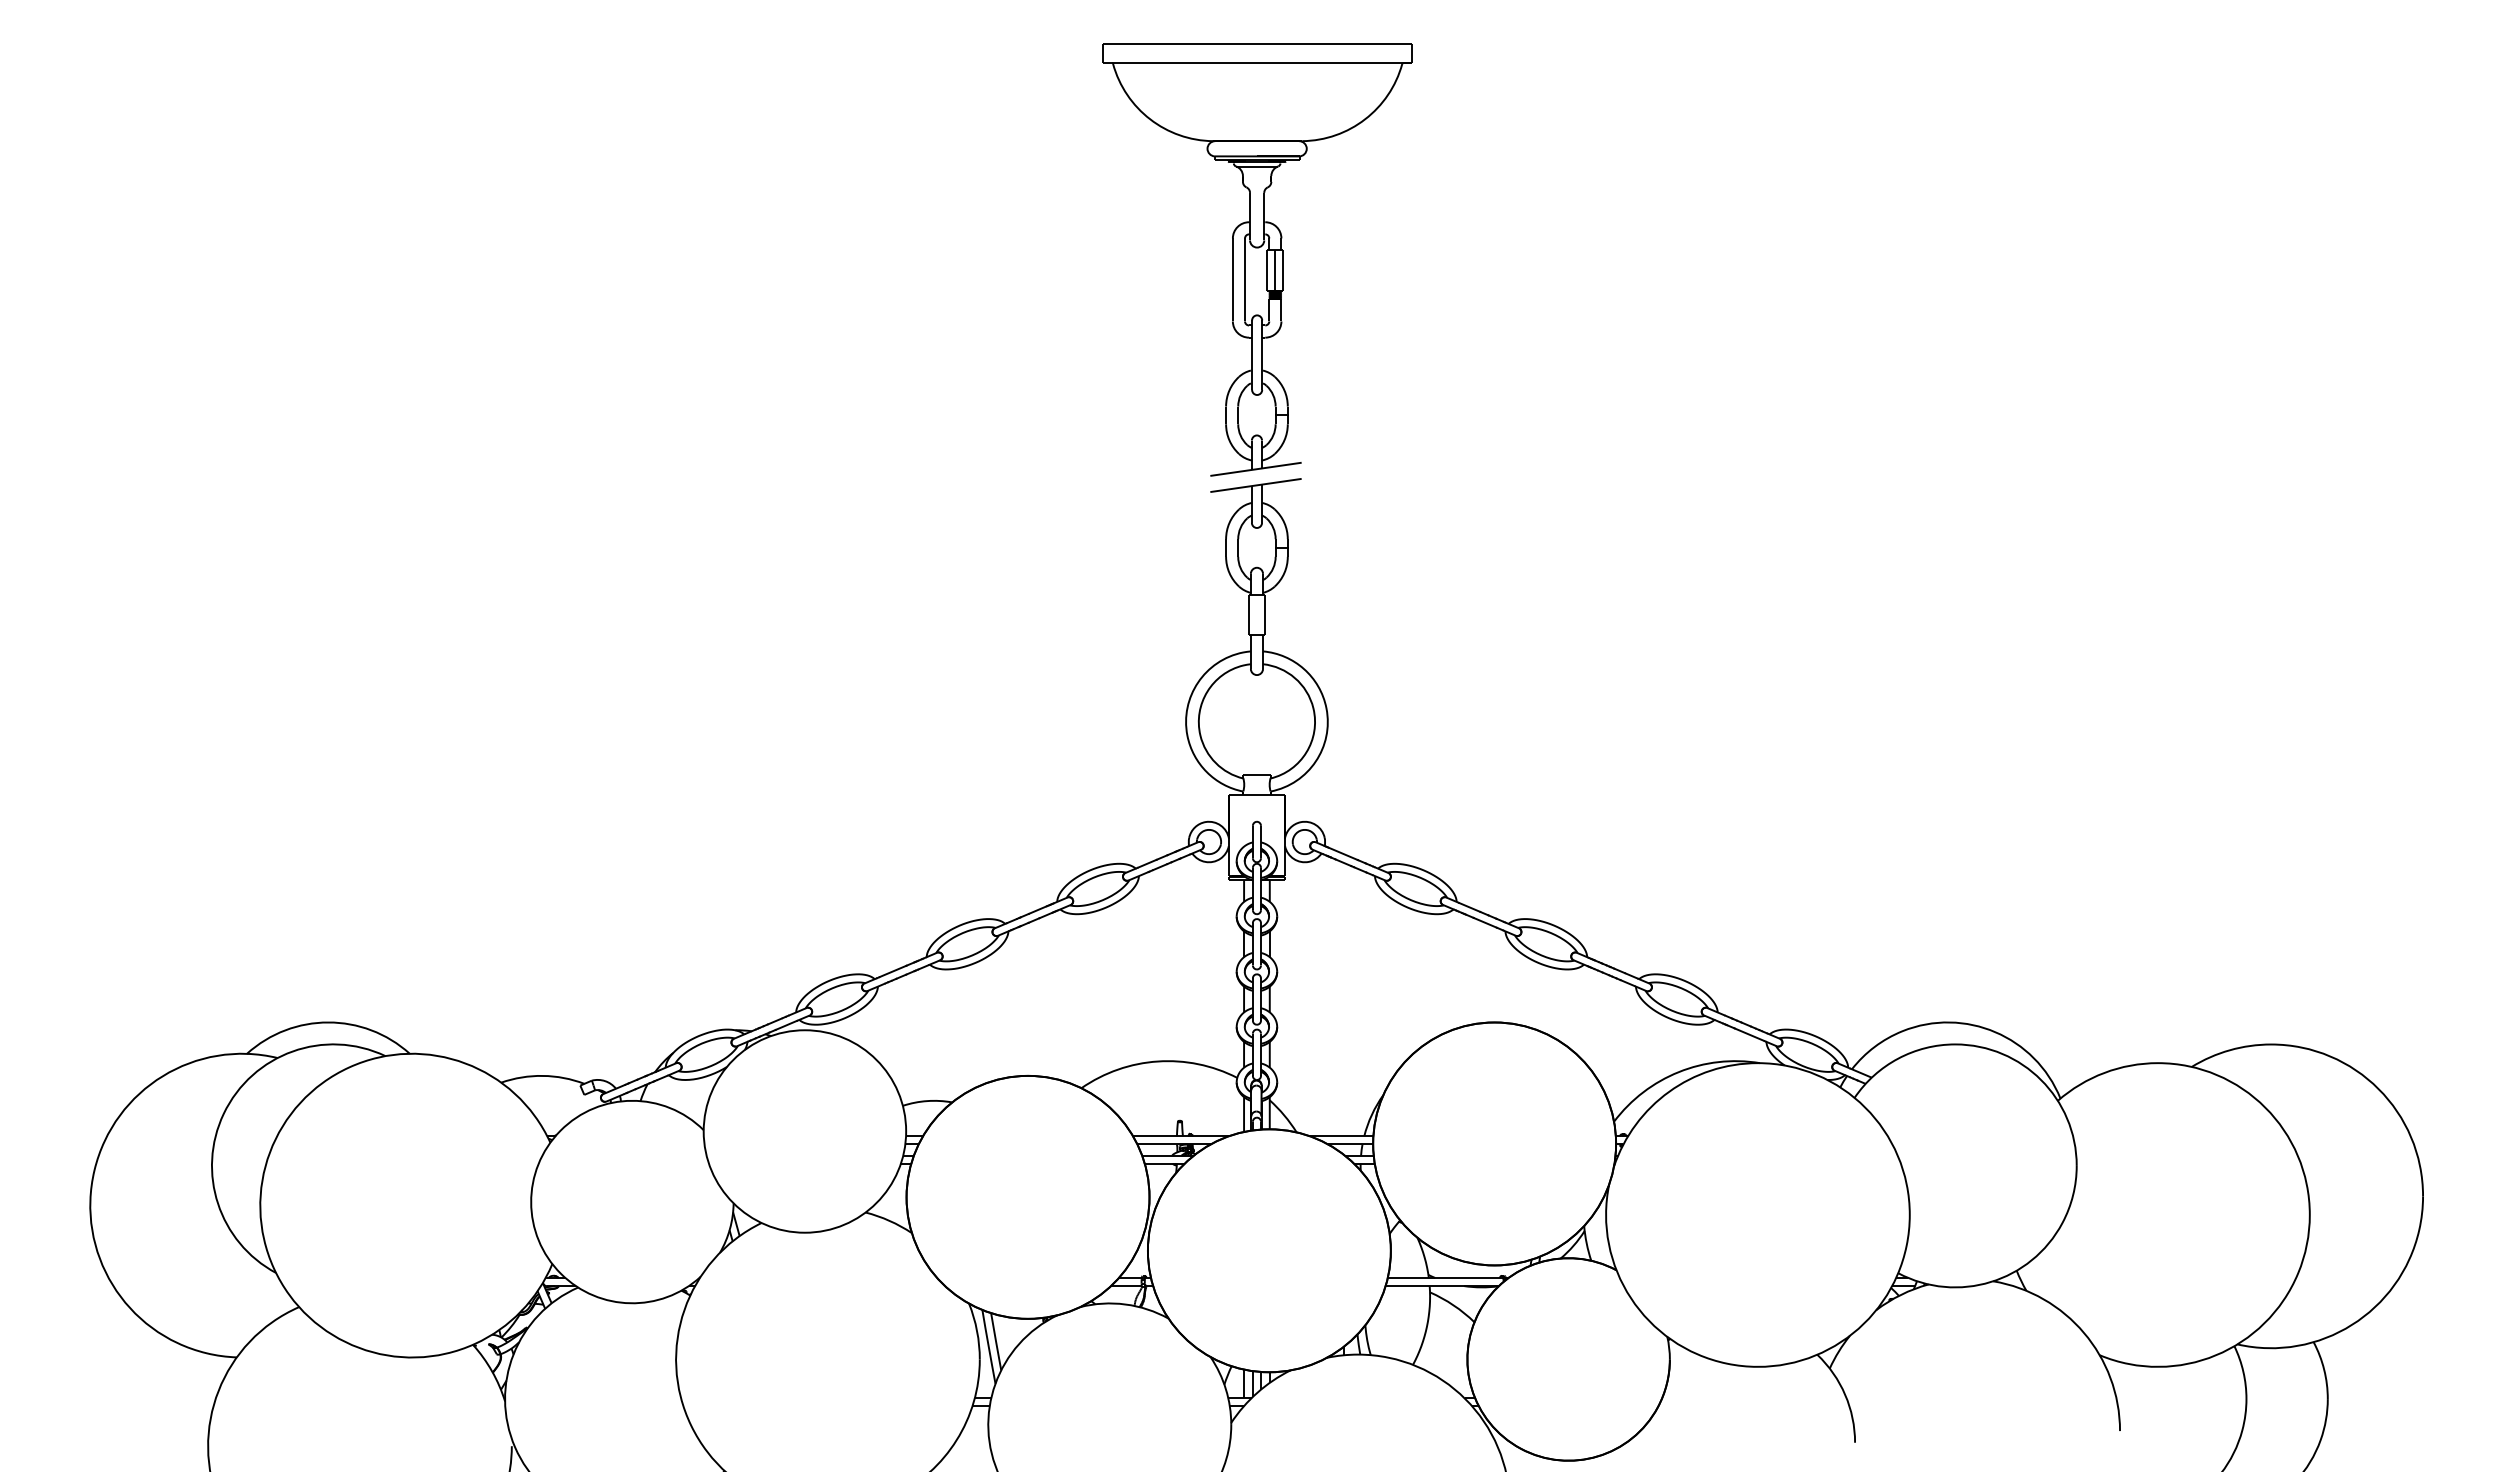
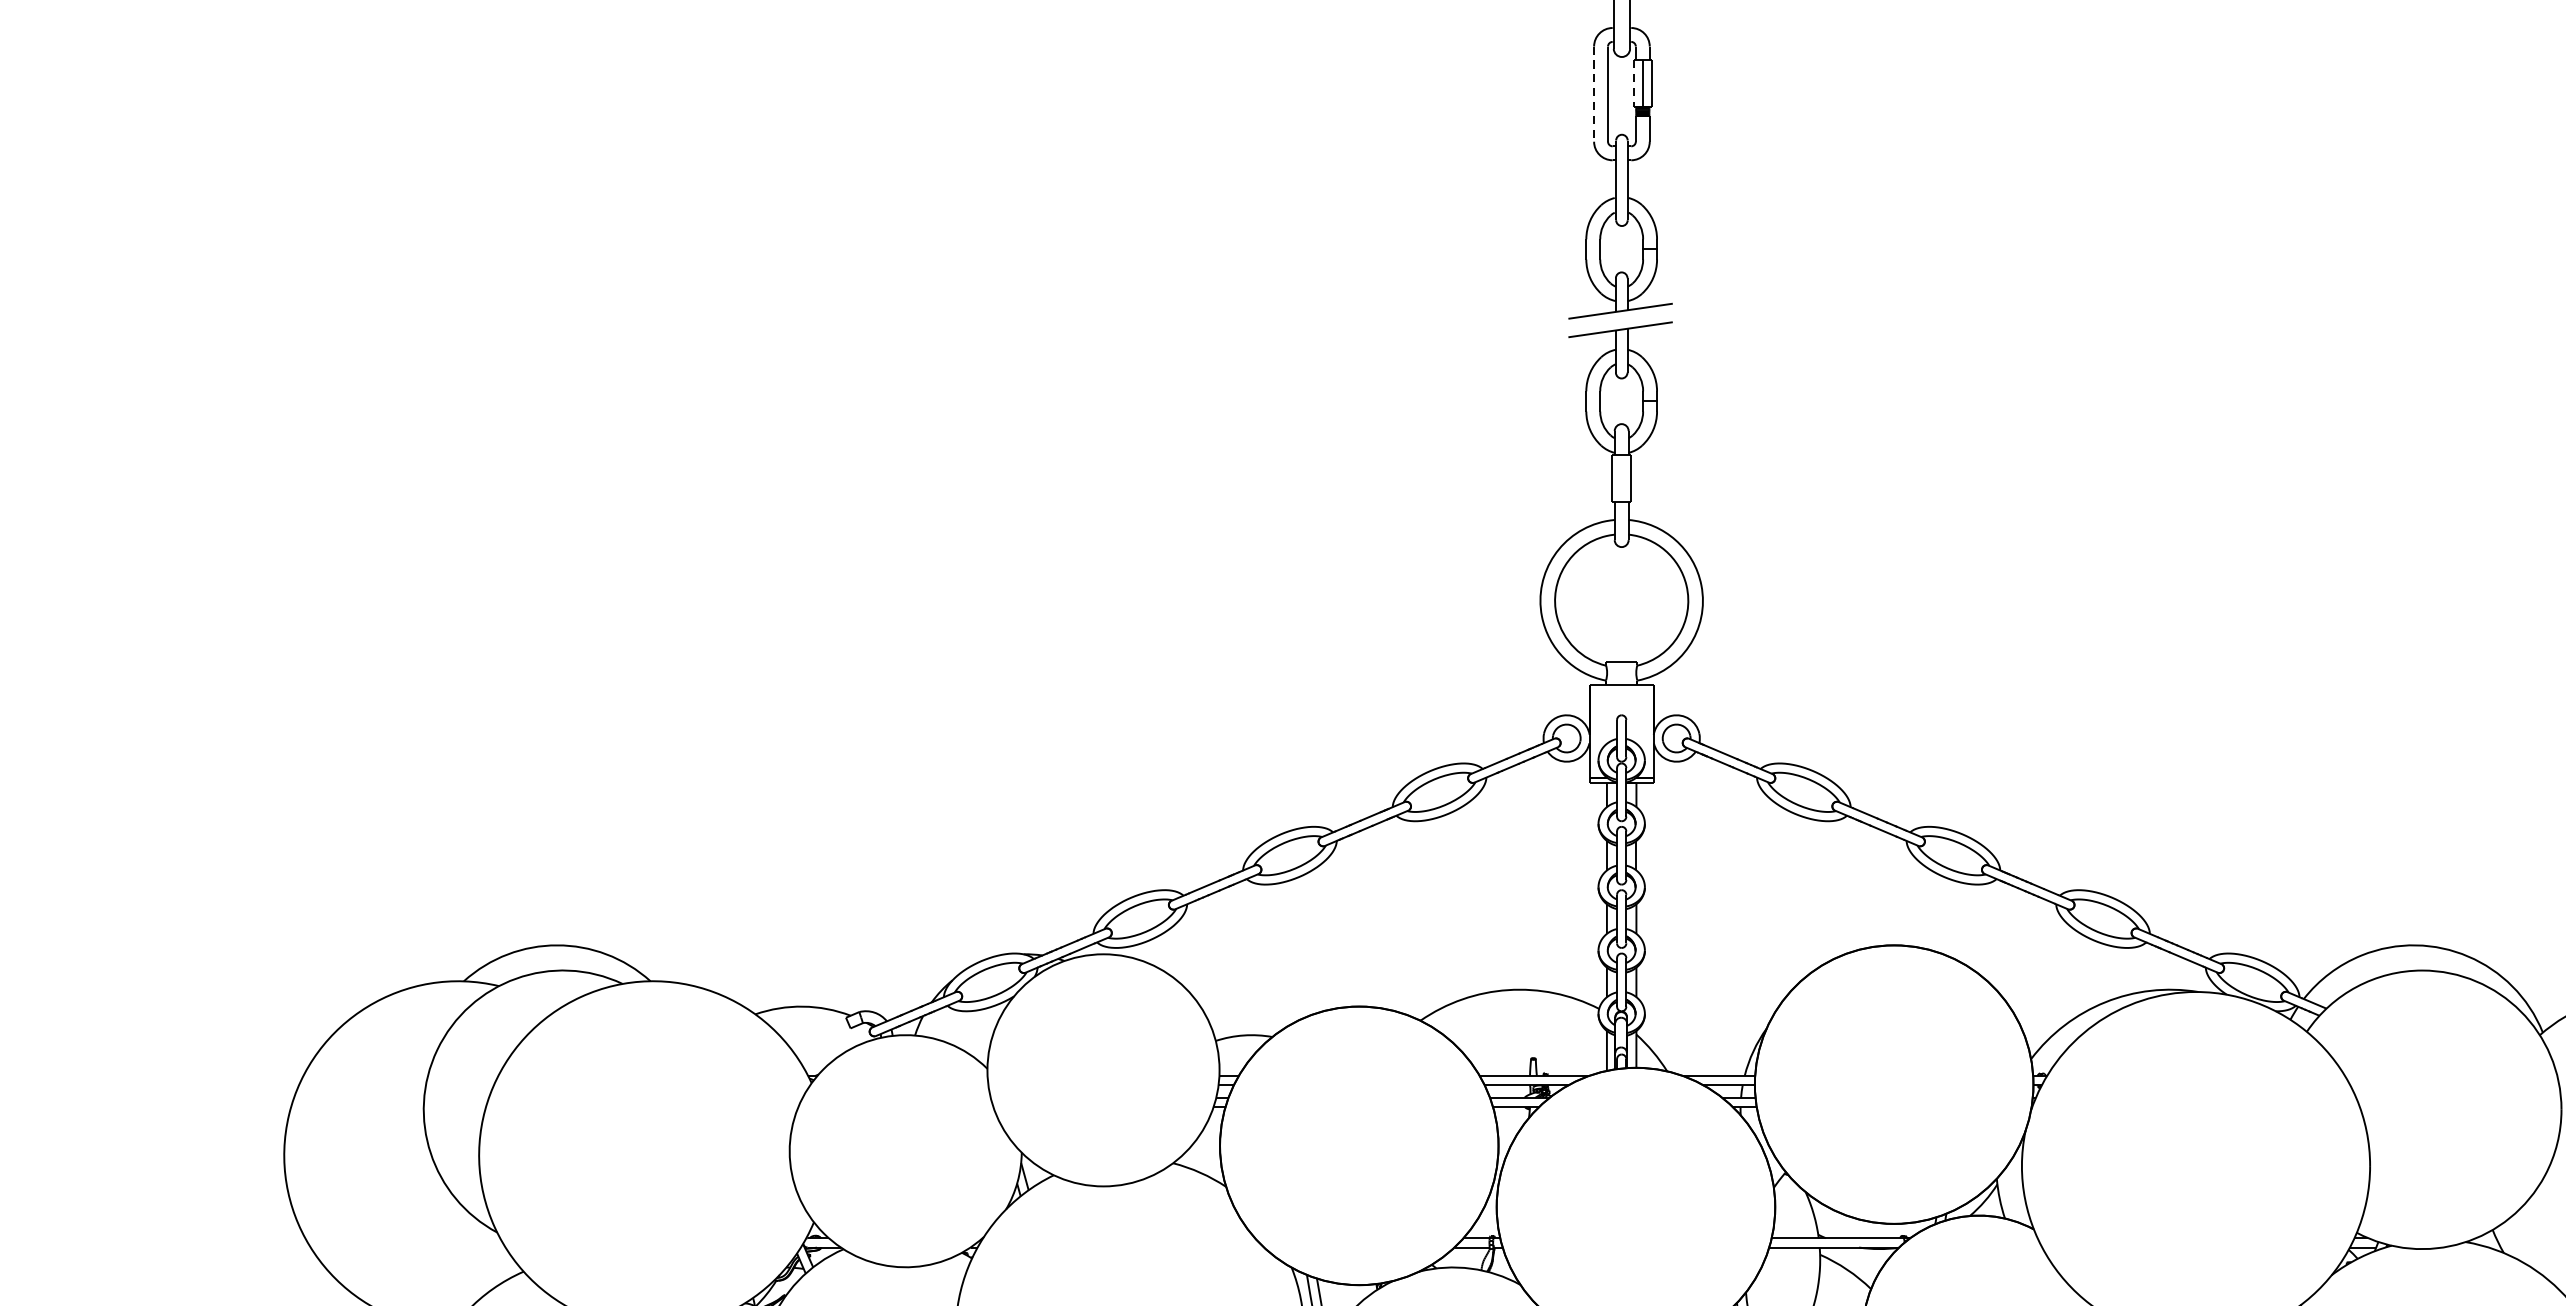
line: (1267, 271) -> (1633, 84), solid -> dashed
line: (1232, 279) -> (1593, 93), solid -> dashed

